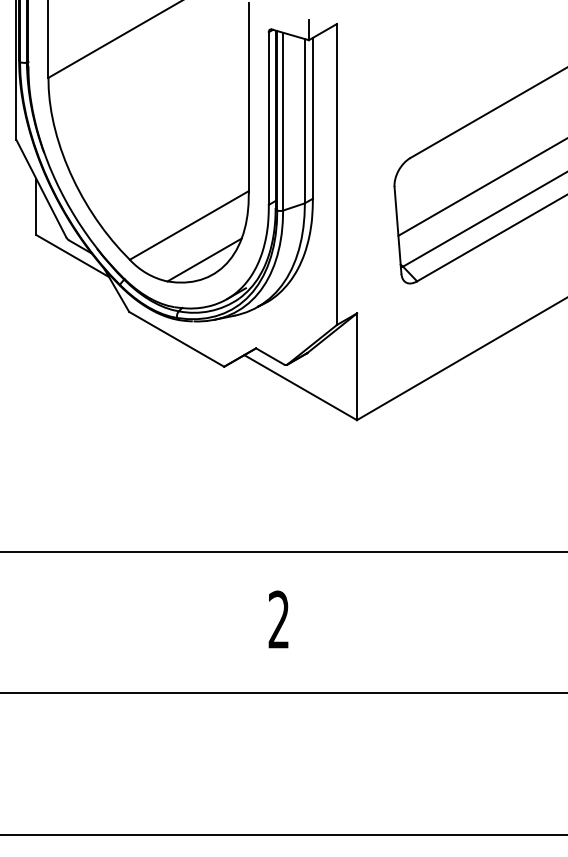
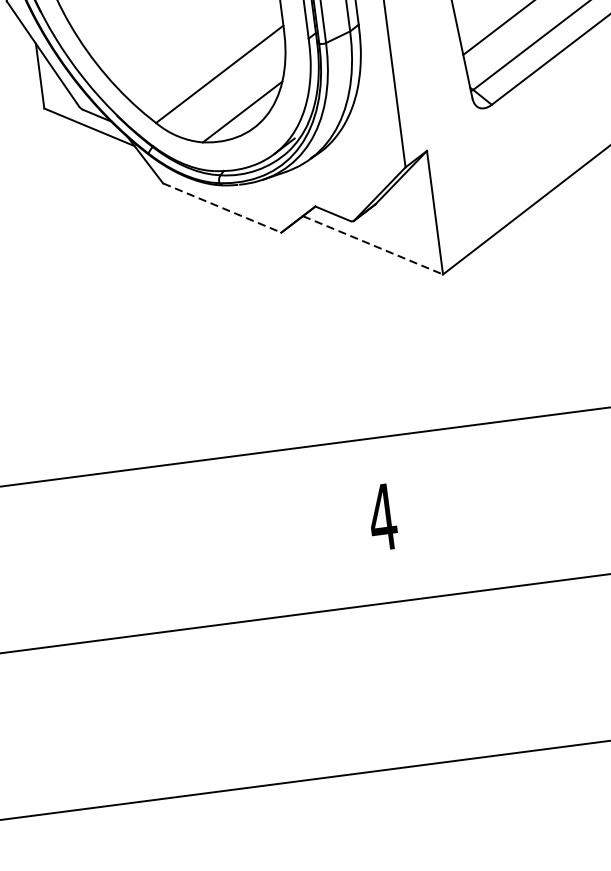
line: (176, 339) -> (222, 208), solid -> dashed
line: (301, 387) -> (373, 245), solid -> dashed
text: (278, 619) -> (382, 516), 2 -> 4

